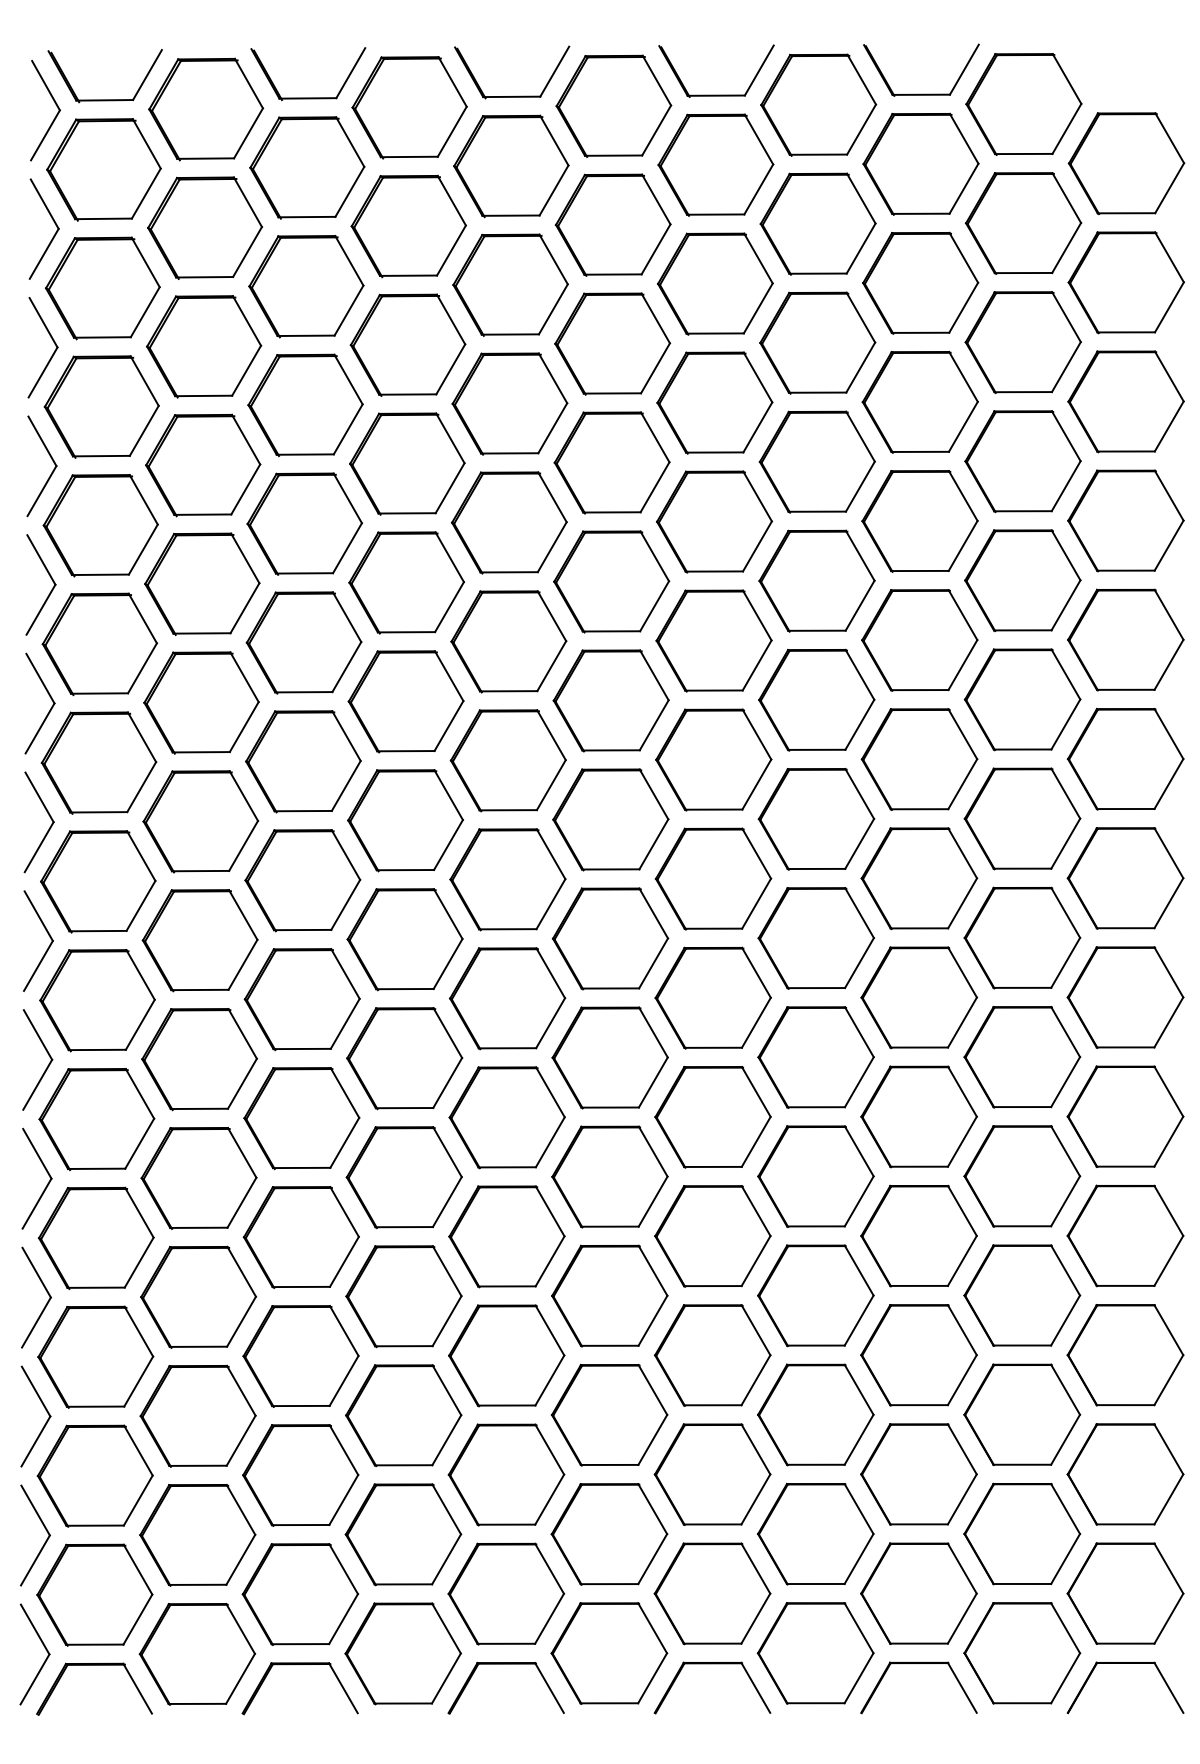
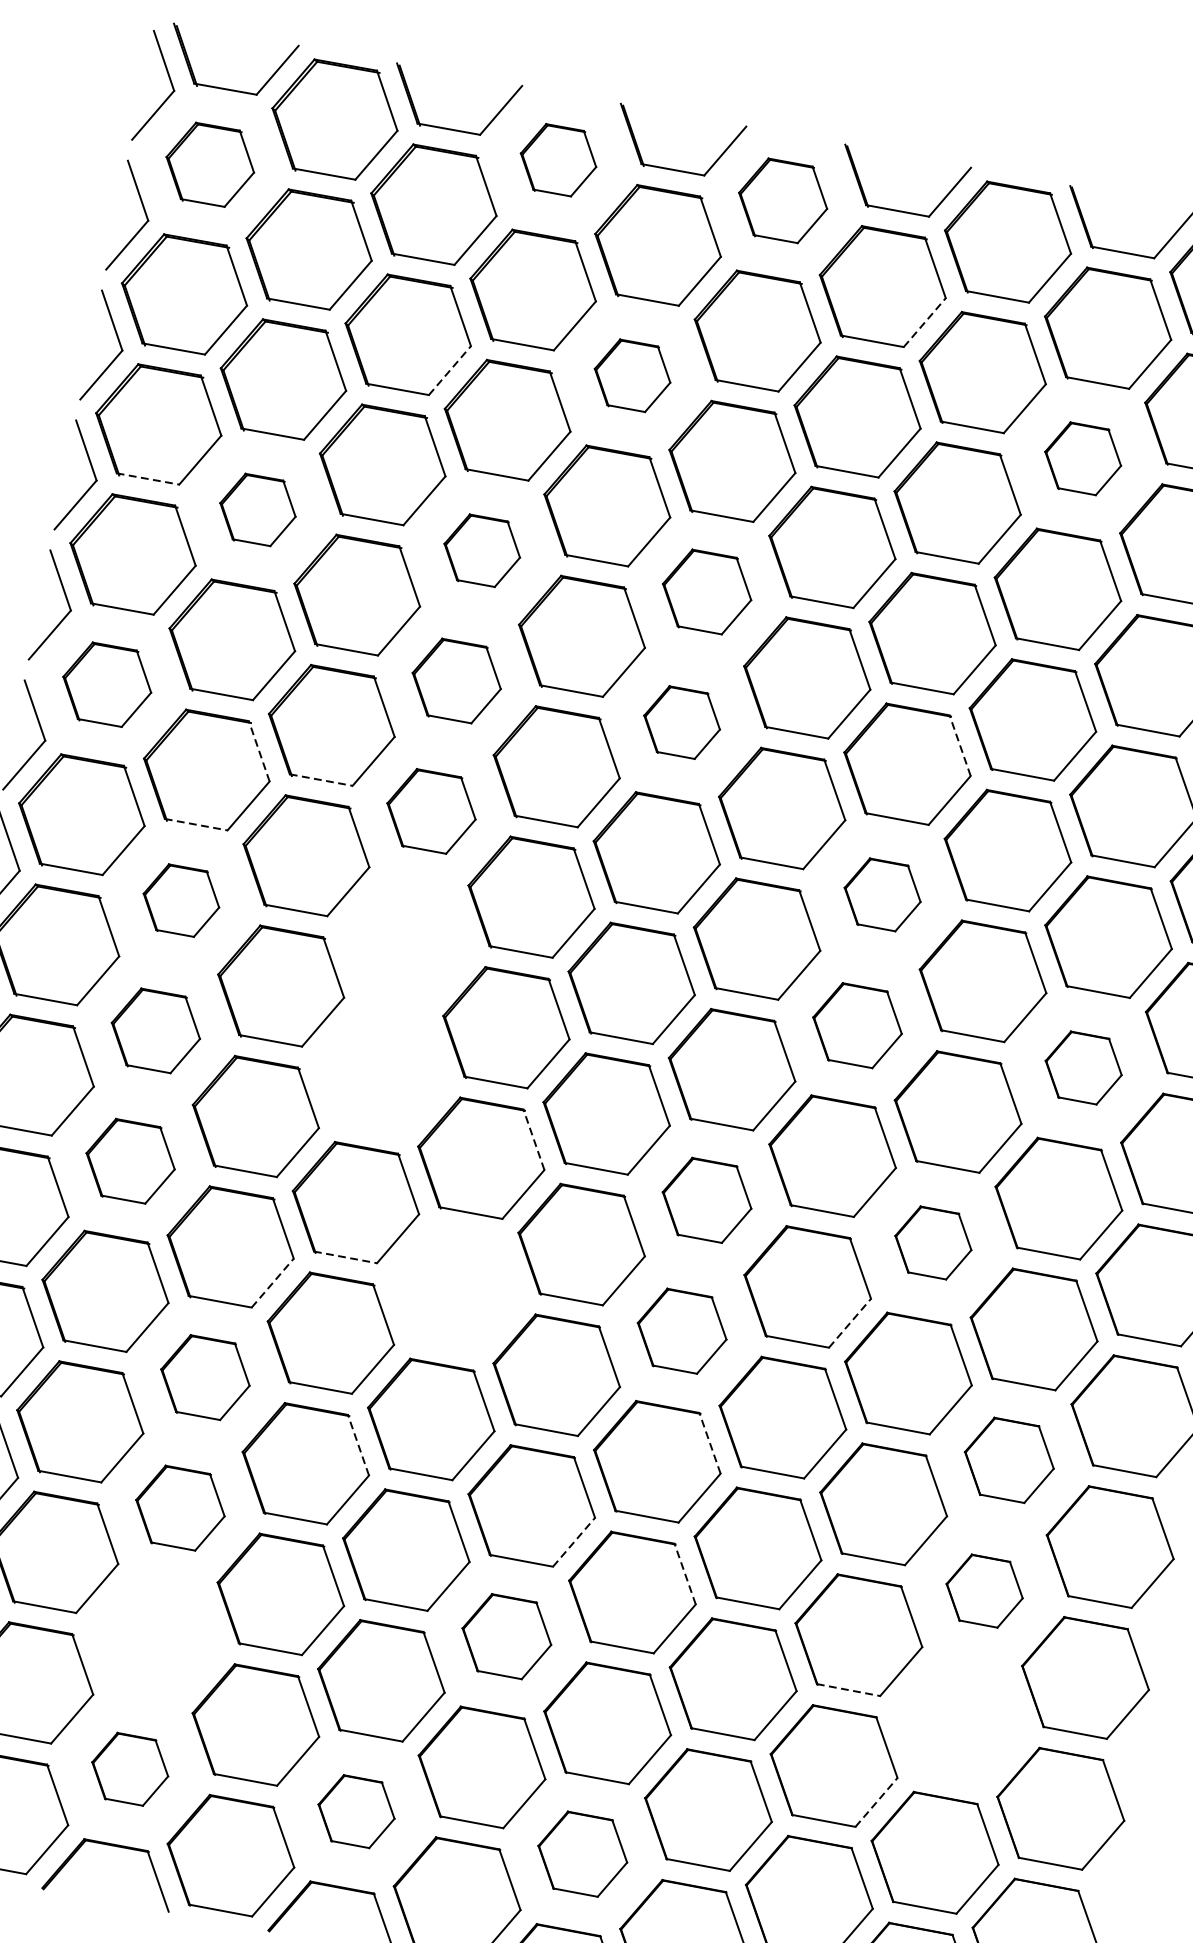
part: (613, 105) -> (782, 200), size x0.7
part: (409, 107) -> (558, 160), size x0.6
part: (103, 169) -> (209, 164), size x0.7
line: (758, 189) -> (924, 322), solid -> dashed
part: (920, 282) -> (1082, 458), size x0.6
part: (510, 284) -> (632, 375), size x0.6
line: (349, 310) -> (450, 370), solid -> dashed
line: (101, 456) -> (148, 479), solid -> dashed
part: (611, 462) -> (706, 591), size x0.7
part: (407, 463) -> (482, 550), size x0.6
part: (203, 465) -> (258, 510), size x0.6
line: (860, 555) -> (960, 745), solid -> dashed
part: (611, 581) -> (681, 722), size x0.6
part: (406, 582) -> (456, 680), size x0.7
part: (99, 644) -> (106, 685), size x0.7
line: (244, 677) -> (259, 751), solid -> dashed
line: (303, 692) -> (320, 780), solid -> dashed
part: (816, 699) -> (882, 894), size x0.6
part: (405, 701) -> (430, 811), size x0.7
line: (201, 752) -> (196, 824), solid -> dashed
part: (1022, 818) -> (1083, 1067), size x0.6
part: (816, 819) -> (857, 1026), size x0.7
part: (405, 820) -> (406, 941), removed
part: (200, 821) -> (181, 900), size x0.6
part: (404, 939) -> (380, 1072), removed
part: (199, 940) -> (155, 1030), size x0.7
line: (550, 973) -> (533, 1139), solid -> dashed
part: (712, 997) -> (706, 1199), size x0.7
part: (919, 997) -> (933, 1242), size x0.6
part: (199, 1059) -> (130, 1161), size x0.7
line: (859, 1082) -> (850, 1323), solid -> dashed
line: (404, 1108) -> (345, 1257), solid -> dashed
part: (506, 1117) -> (455, 1288), removed
part: (712, 1117) -> (681, 1331), size x0.7
line: (344, 1142) -> (272, 1282), solid -> dashed
part: (1022, 1176) -> (1009, 1460), size x0.7
line: (756, 1211) -> (710, 1443), solid -> dashed
part: (300, 1237) -> (204, 1377), size x0.7
line: (447, 1271) -> (358, 1445), solid -> dashed
part: (1022, 1295) -> (984, 1591), size x0.6
line: (652, 1320) -> (573, 1541), solid -> dashed
line: (756, 1330) -> (685, 1574), solid -> dashed
part: (300, 1356) -> (179, 1508), size x0.7
line: (919, 1405) -> (848, 1690), solid -> dashed
part: (609, 1414) -> (506, 1636), size x0.7
part: (1022, 1414) -> (960, 1721), removed
part: (300, 1475) -> (155, 1639), removed
line: (962, 1499) -> (876, 1802), solid -> dashed
part: (506, 1593) -> (356, 1811), size x0.6
part: (712, 1593) -> (582, 1853), size x0.7
part: (299, 1594) -> (129, 1769), size x0.6

